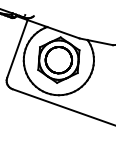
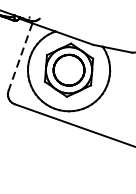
line: (17, 49) -> (20, 57), solid -> dashed

